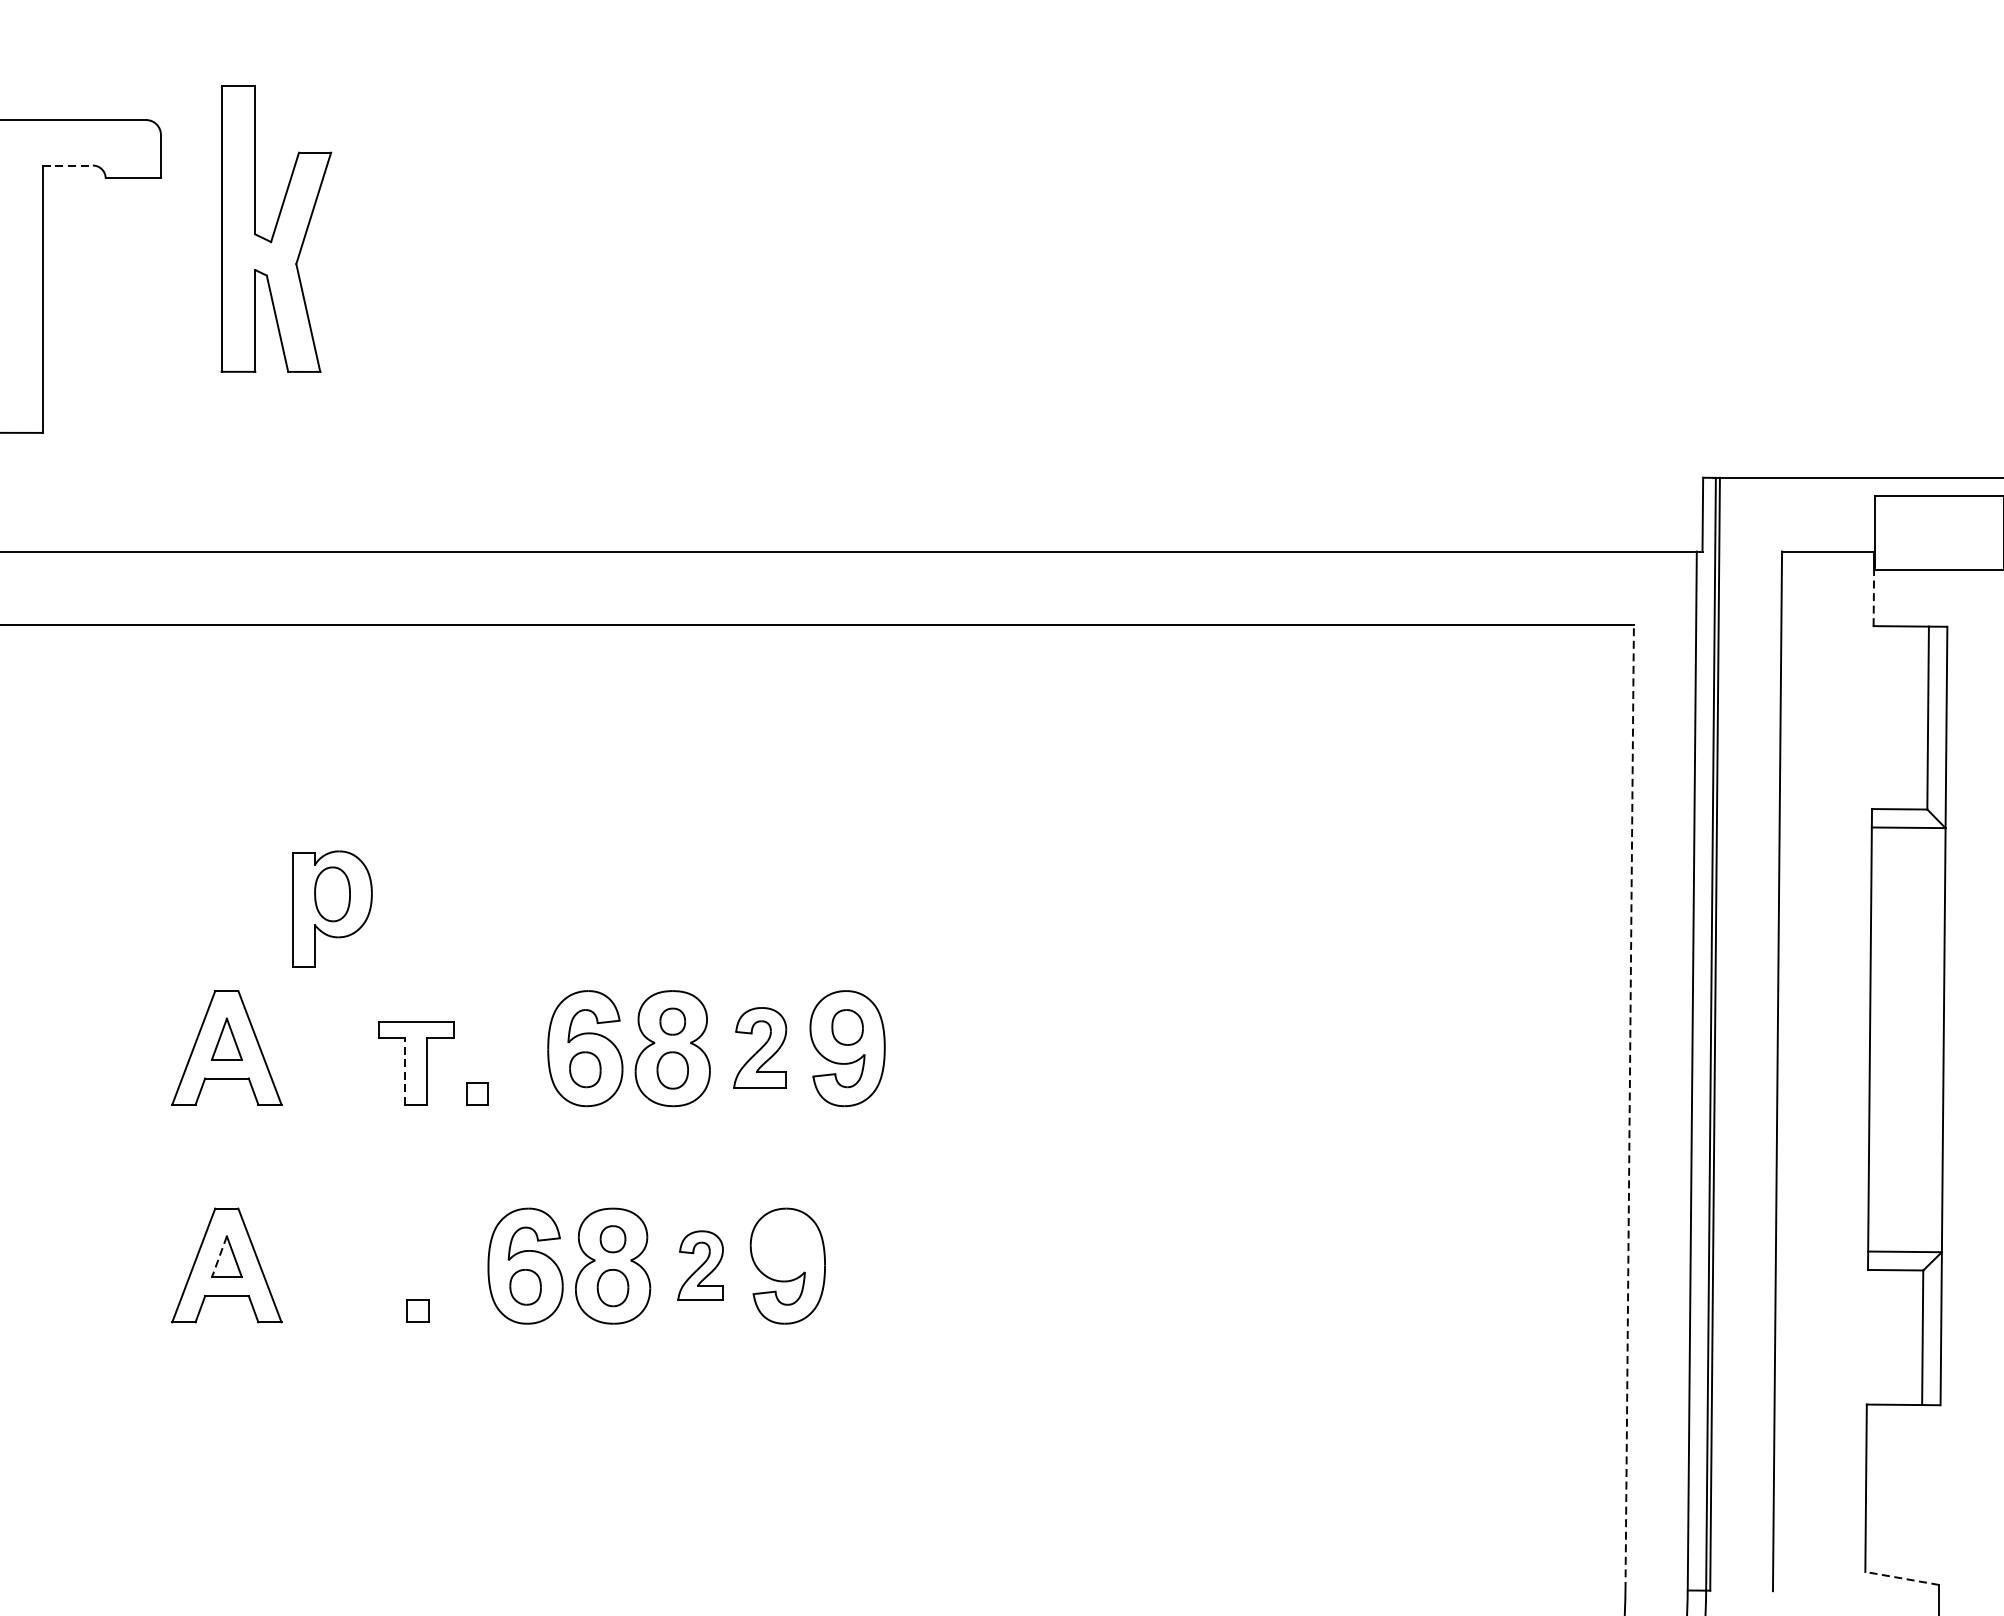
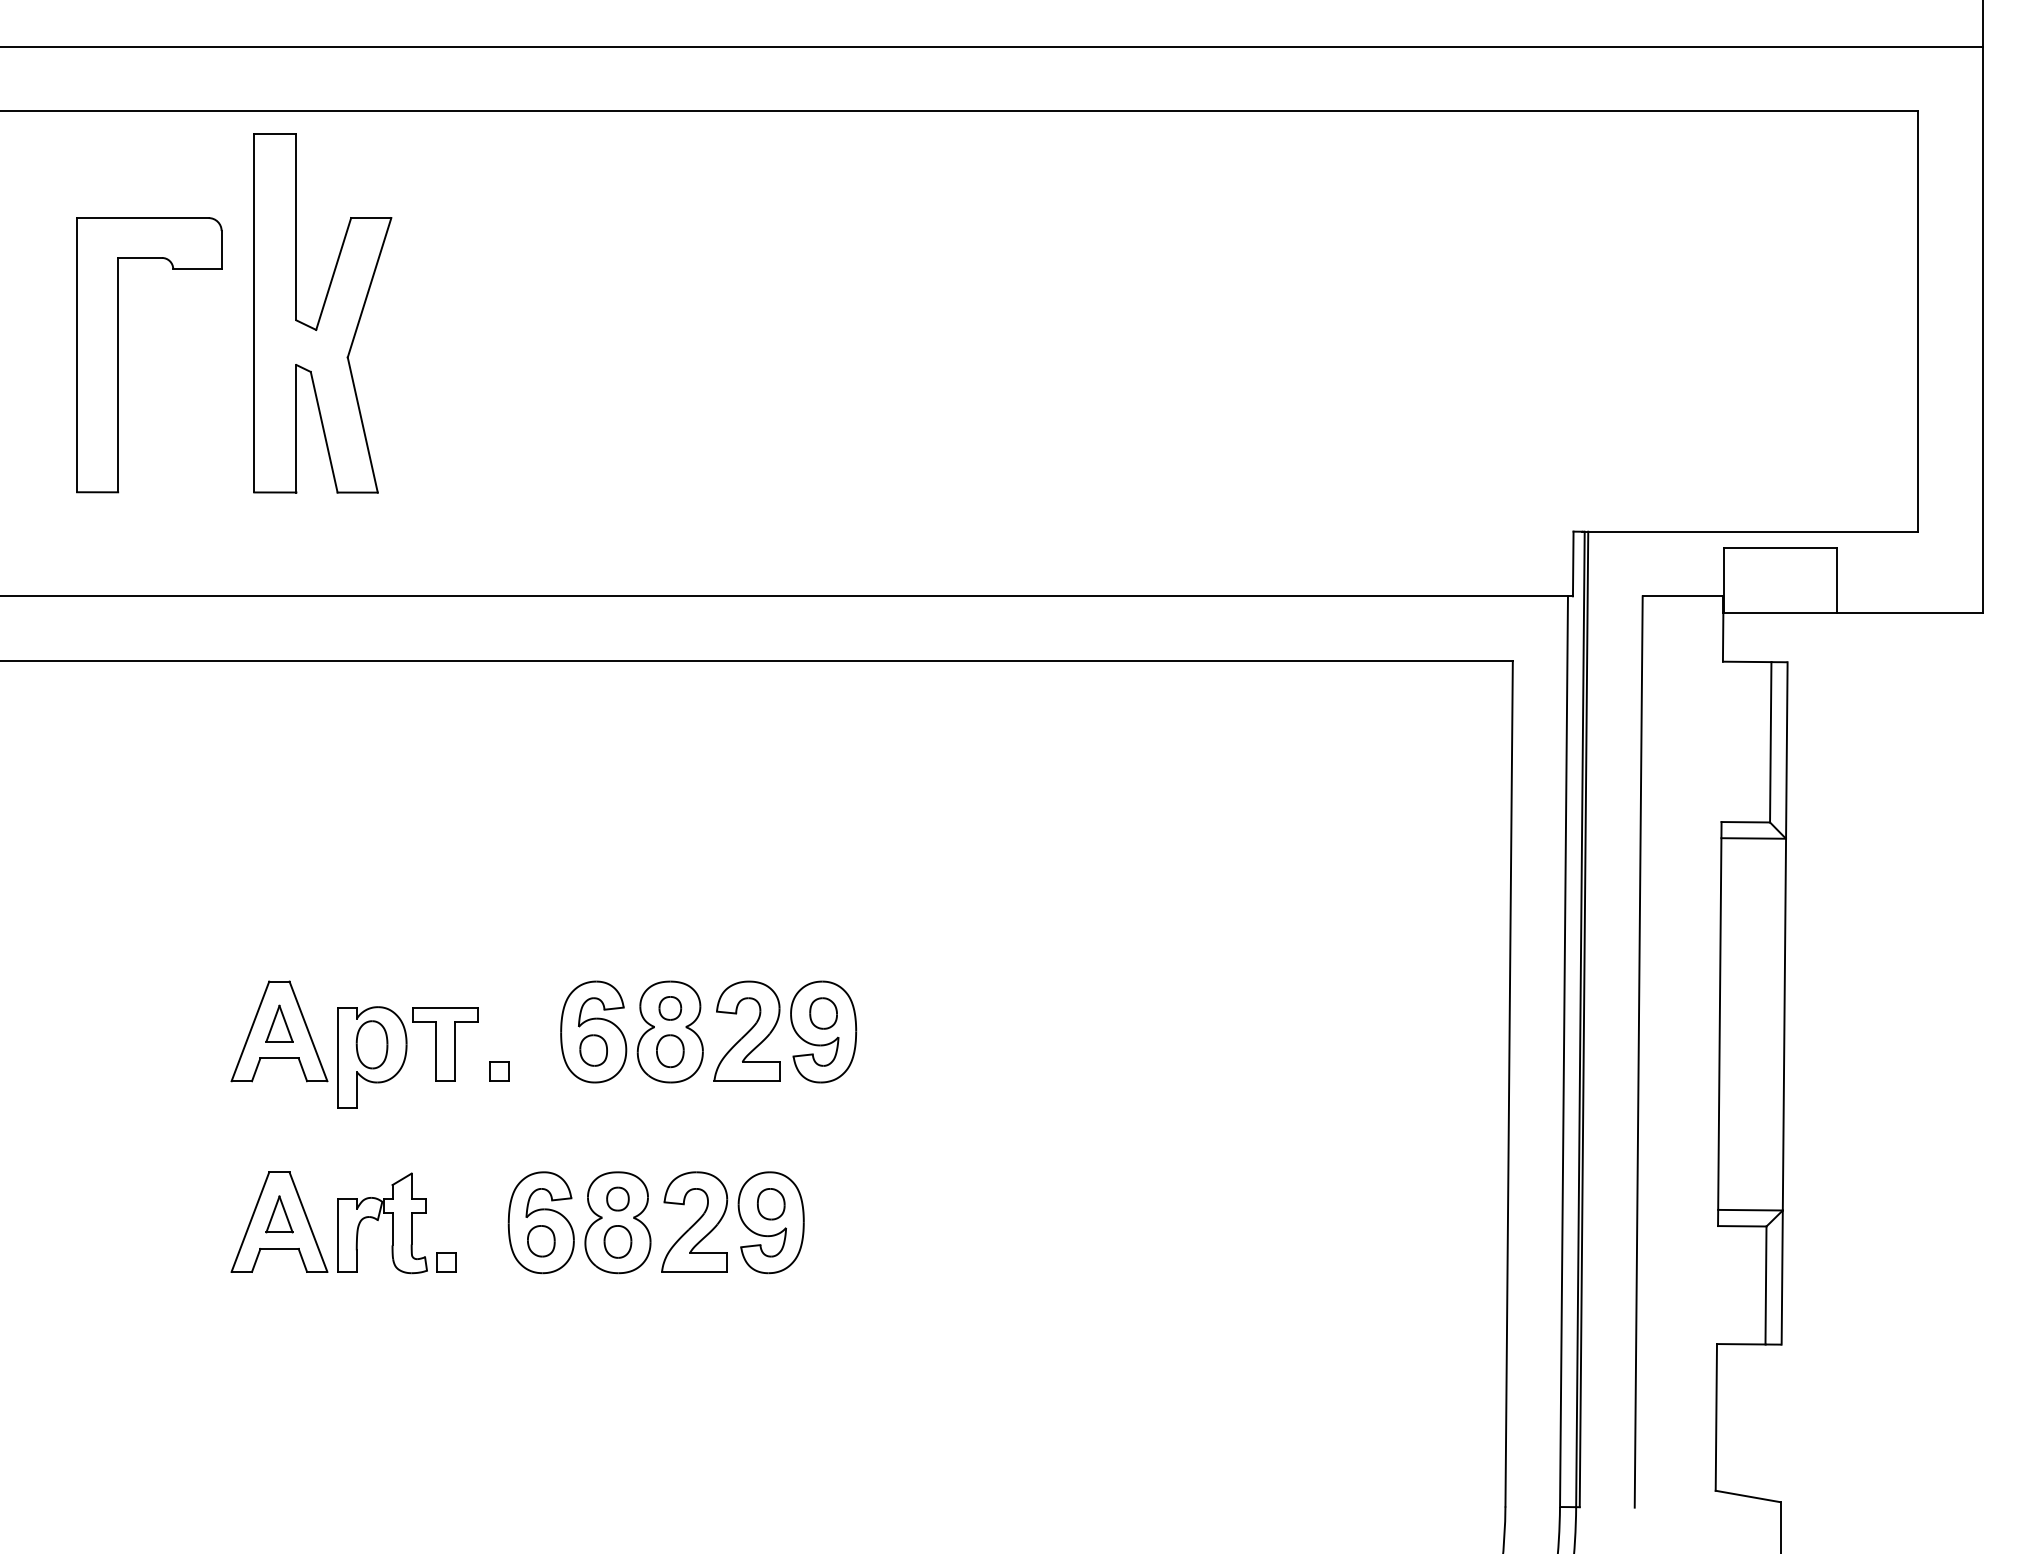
line: (68, 165) -> (140, 257), dashed -> solid
part: (275, 228) -> (322, 313), size x1.43
line: (1874, 598) -> (1723, 637), dashed -> solid
part: (333, 908) -> (372, 1057), moved
part: (759, 1046) -> (746, 1030), size x1.43
line: (404, 1070) -> (435, 1051), dashed -> solid
line: (1630, 1107) -> (1509, 1083), dashed -> solid
part: (788, 1245) -> (771, 1204), added
line: (218, 1256) -> (272, 1214), dashed -> solid
part: (700, 1264) -> (694, 1221), size x1.67
part: (344, 1267) -> (382, 1223), added
line: (1902, 1578) -> (1748, 1496), dashed -> solid

